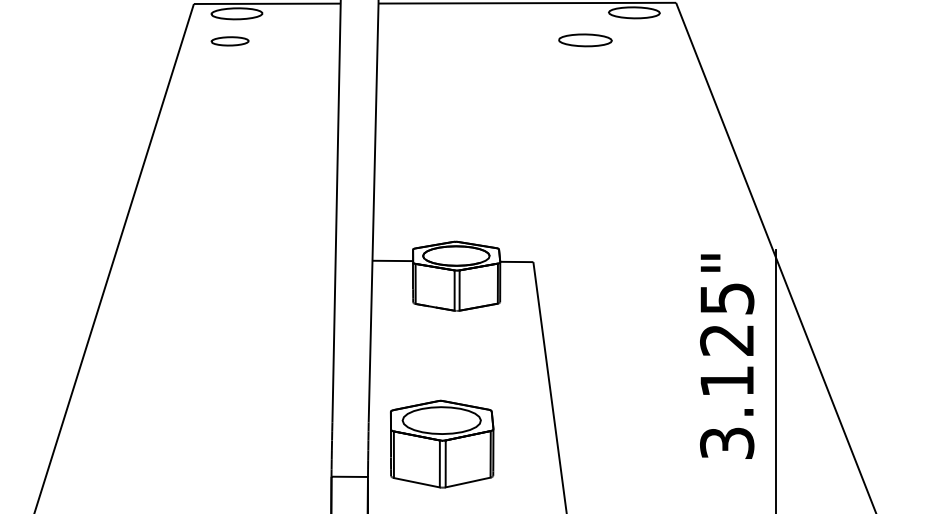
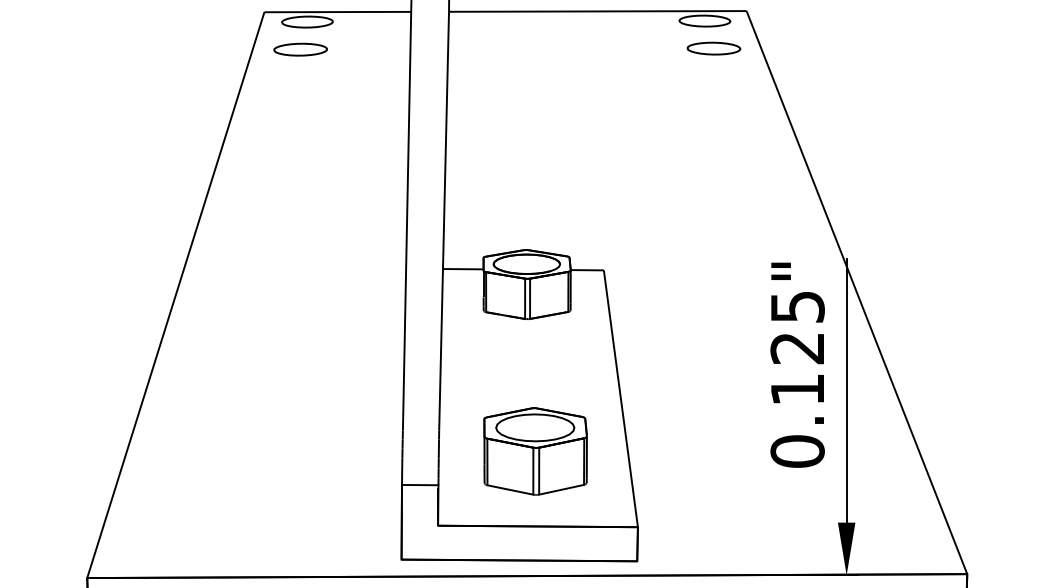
part: (585, 40) -> (713, 48), moved
part: (230, 41) -> (300, 49), size x1.43
text: (727, 443) -> (797, 451), 3.125" -> 0.125"
part: (442, 444) -> (535, 451), moved

